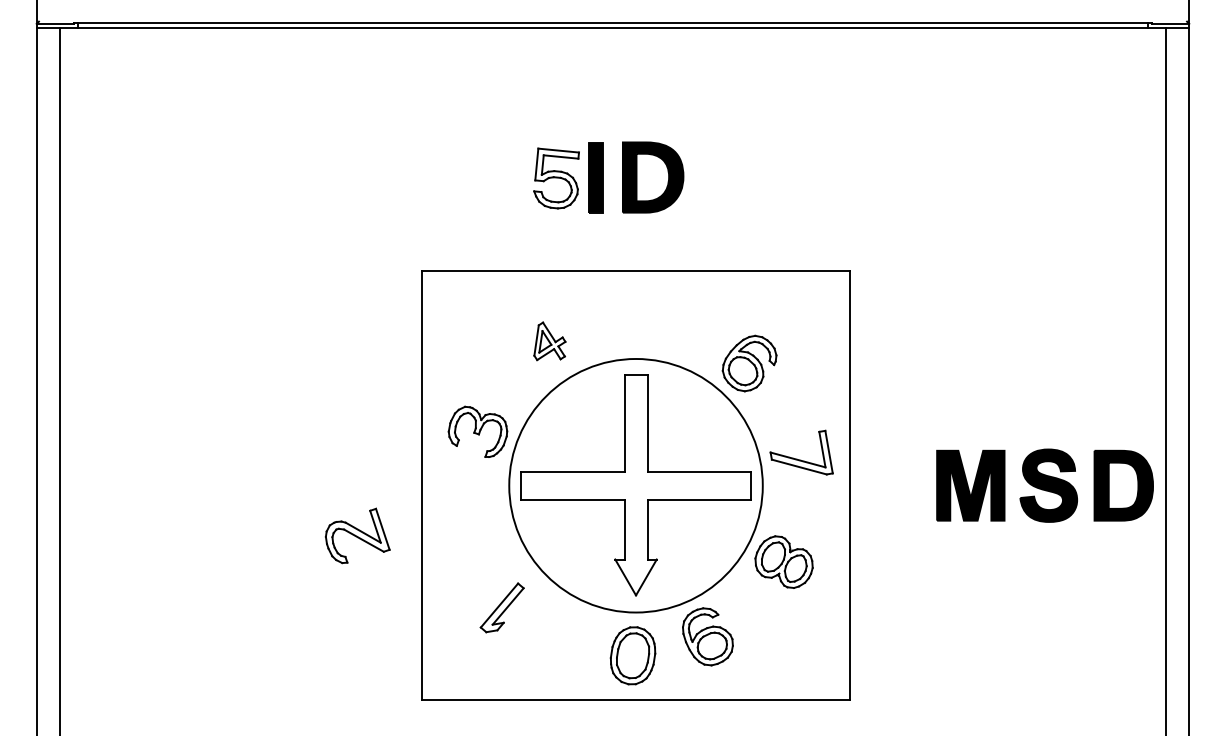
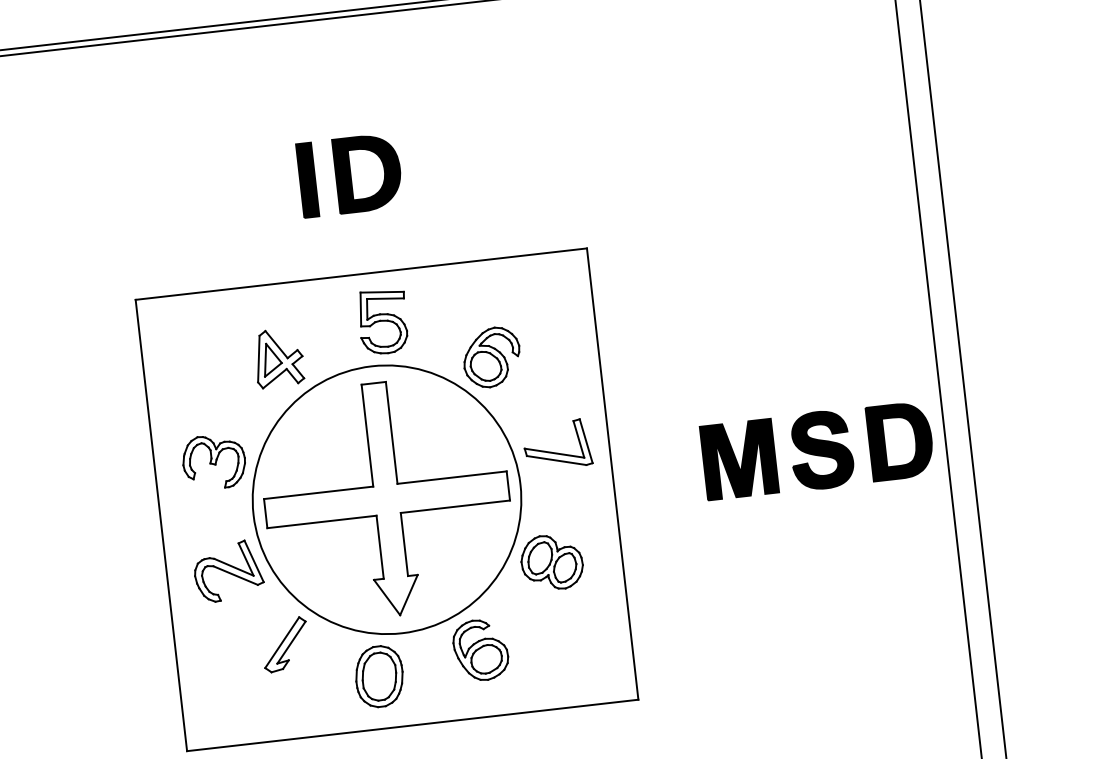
part: (556, 178) -> (383, 321), moved
part: (549, 341) -> (278, 358), size x1.43
part: (357, 535) -> (228, 570), moved
part: (501, 607) -> (284, 644), moved
part: (632, 655) -> (378, 676), moved

